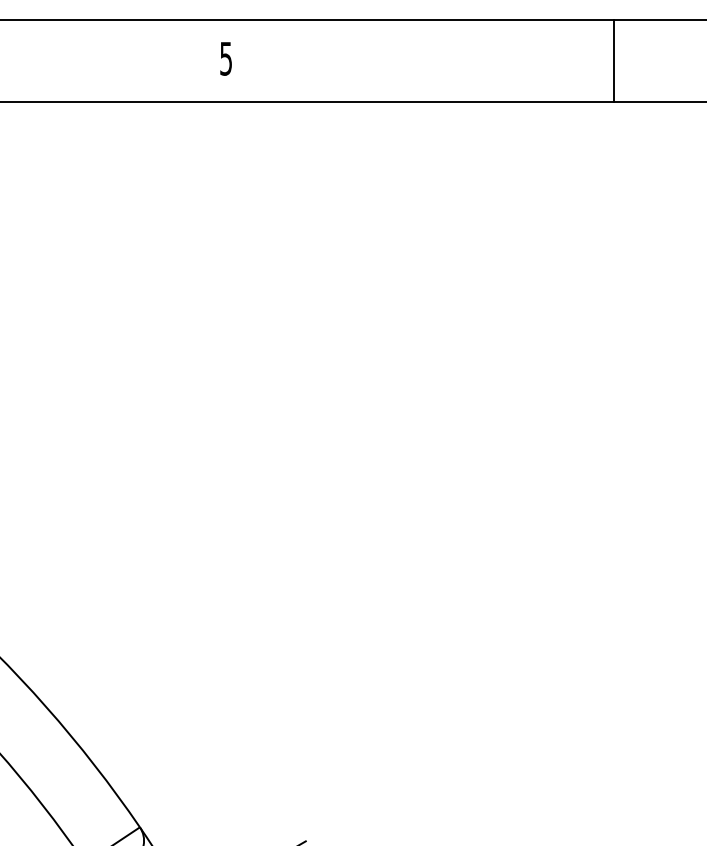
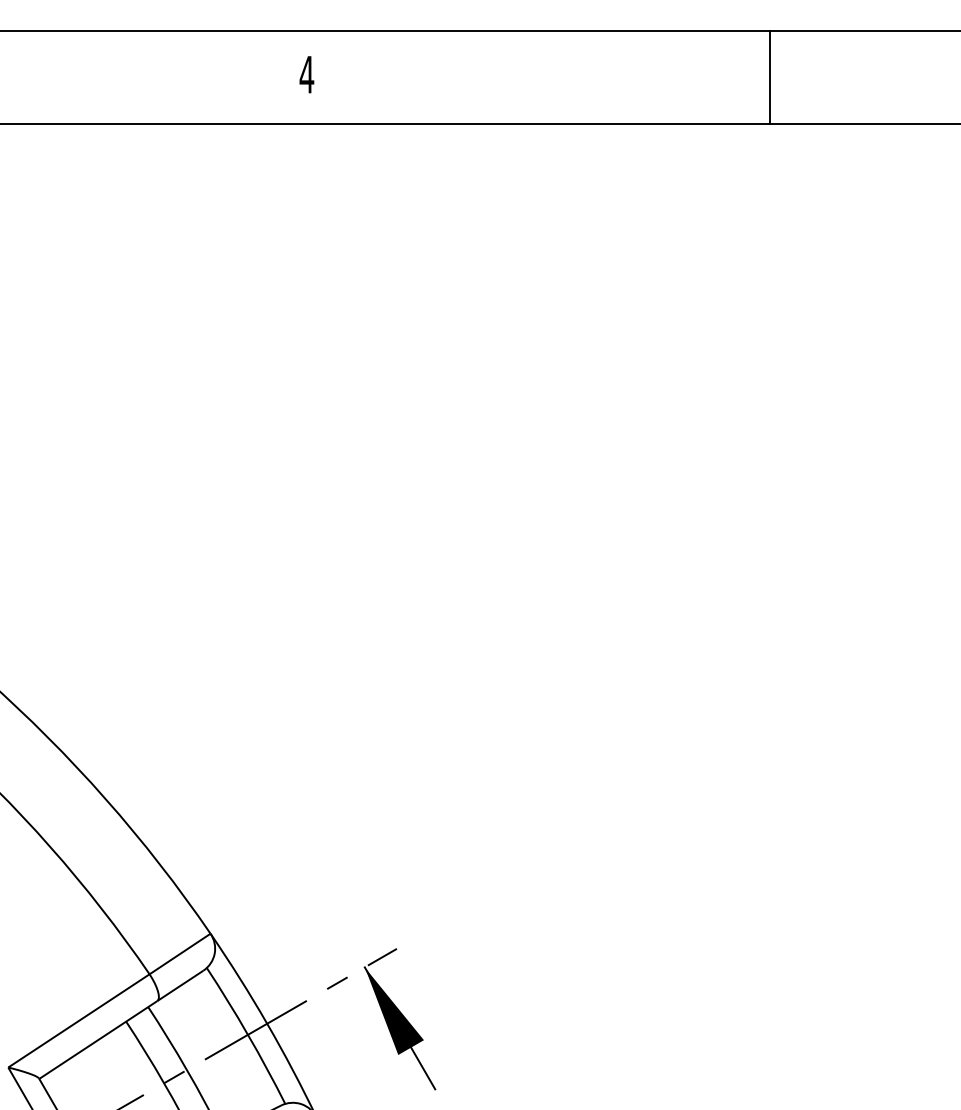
text: (225, 58) -> (306, 74), 5 -> 4
line: (614, 60) -> (769, 76), moved

